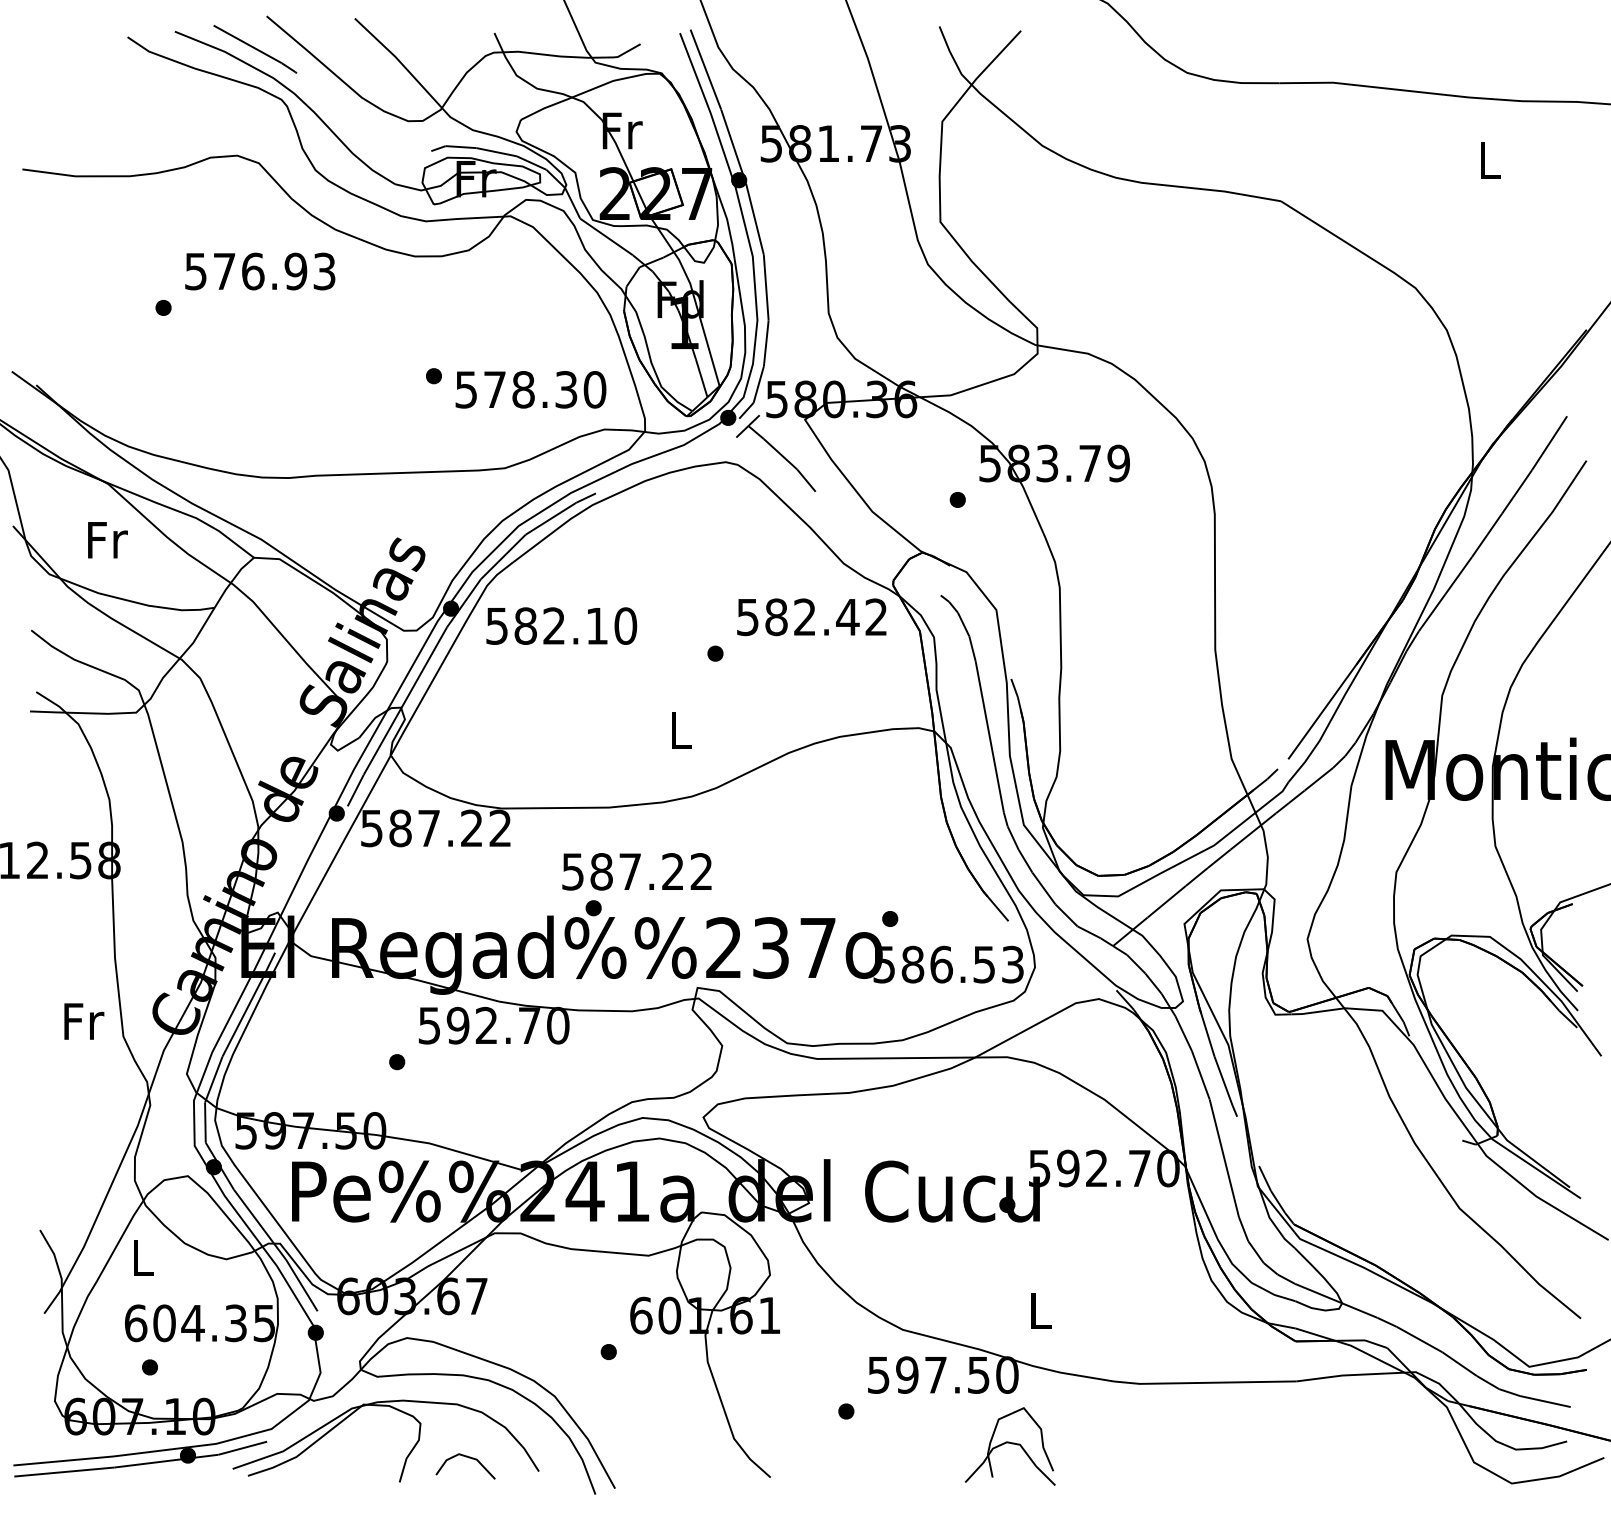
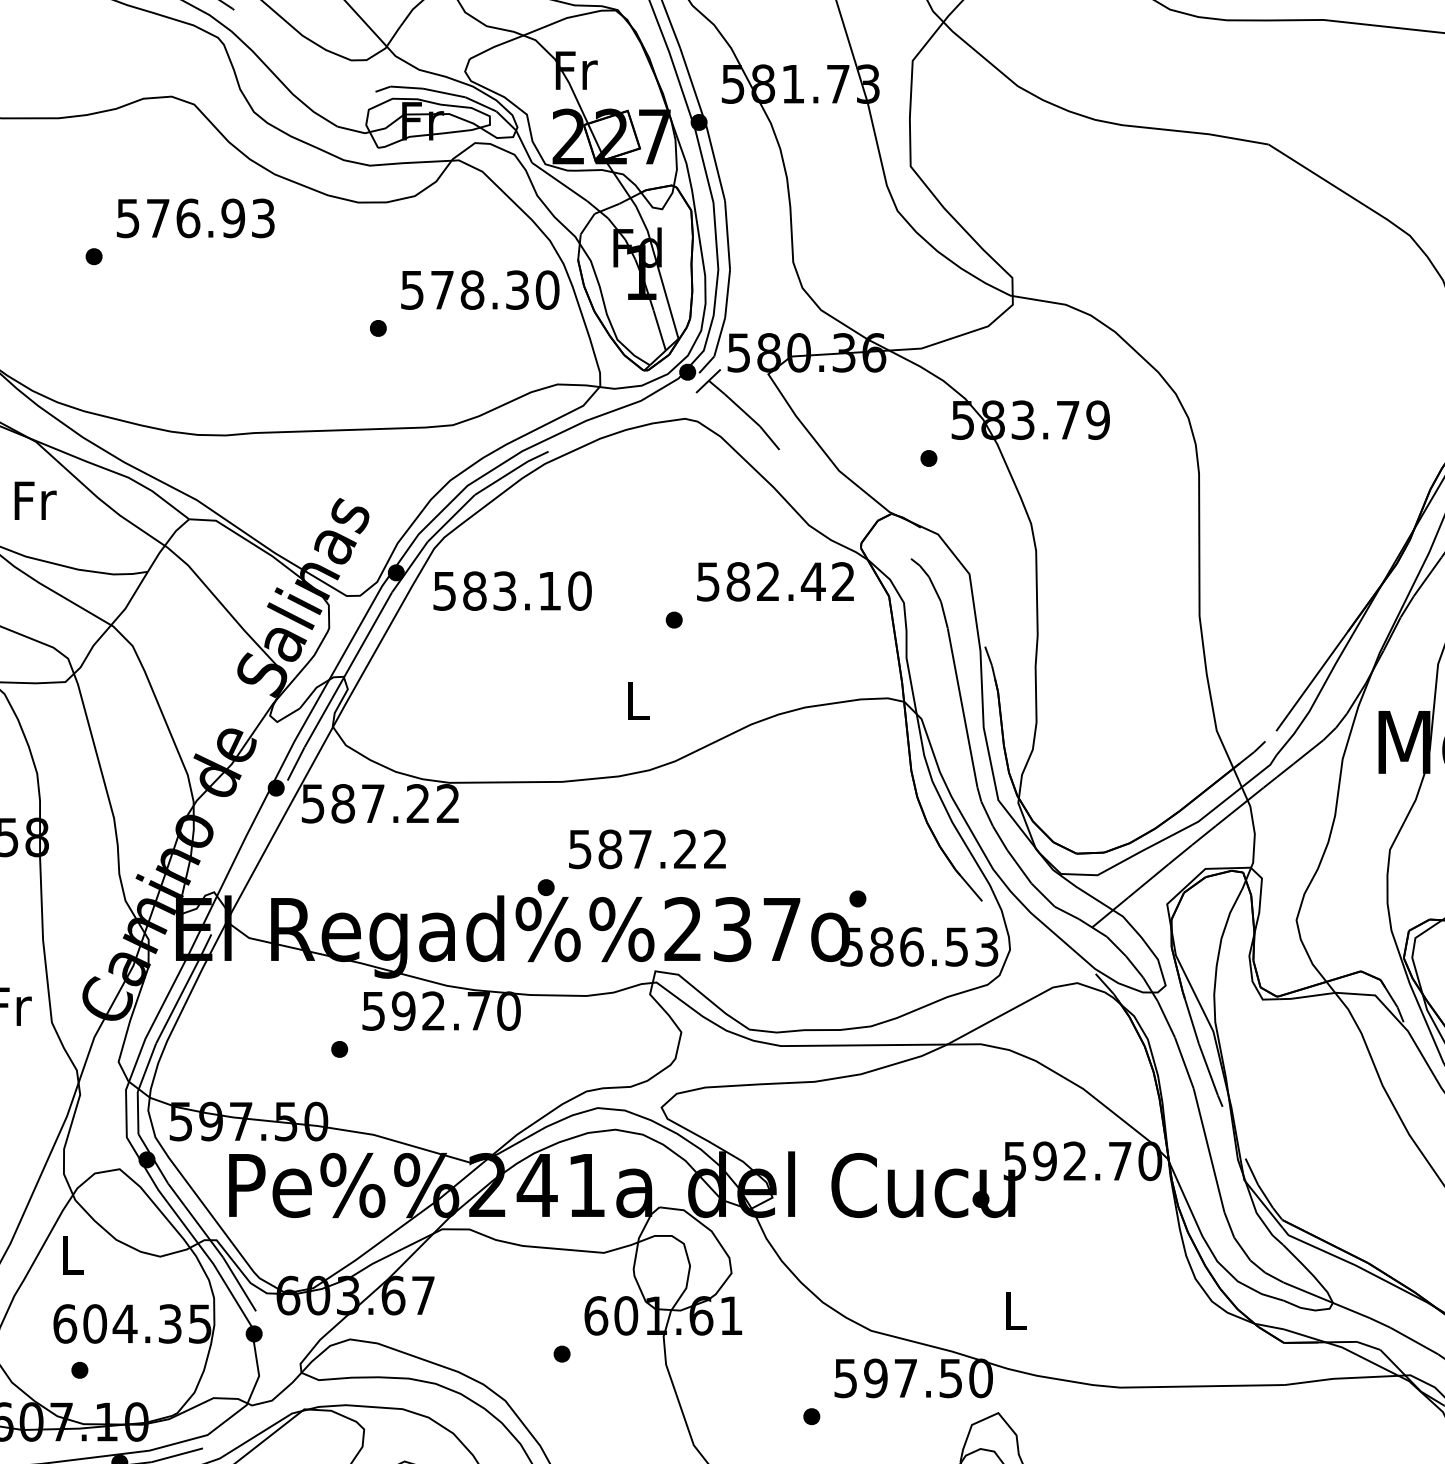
text: (530, 389) -> (479, 289), moved
text: (554, 625) -> (505, 590), 582.10 -> 583.10
text: (636, 871) -> (646, 849), moved

